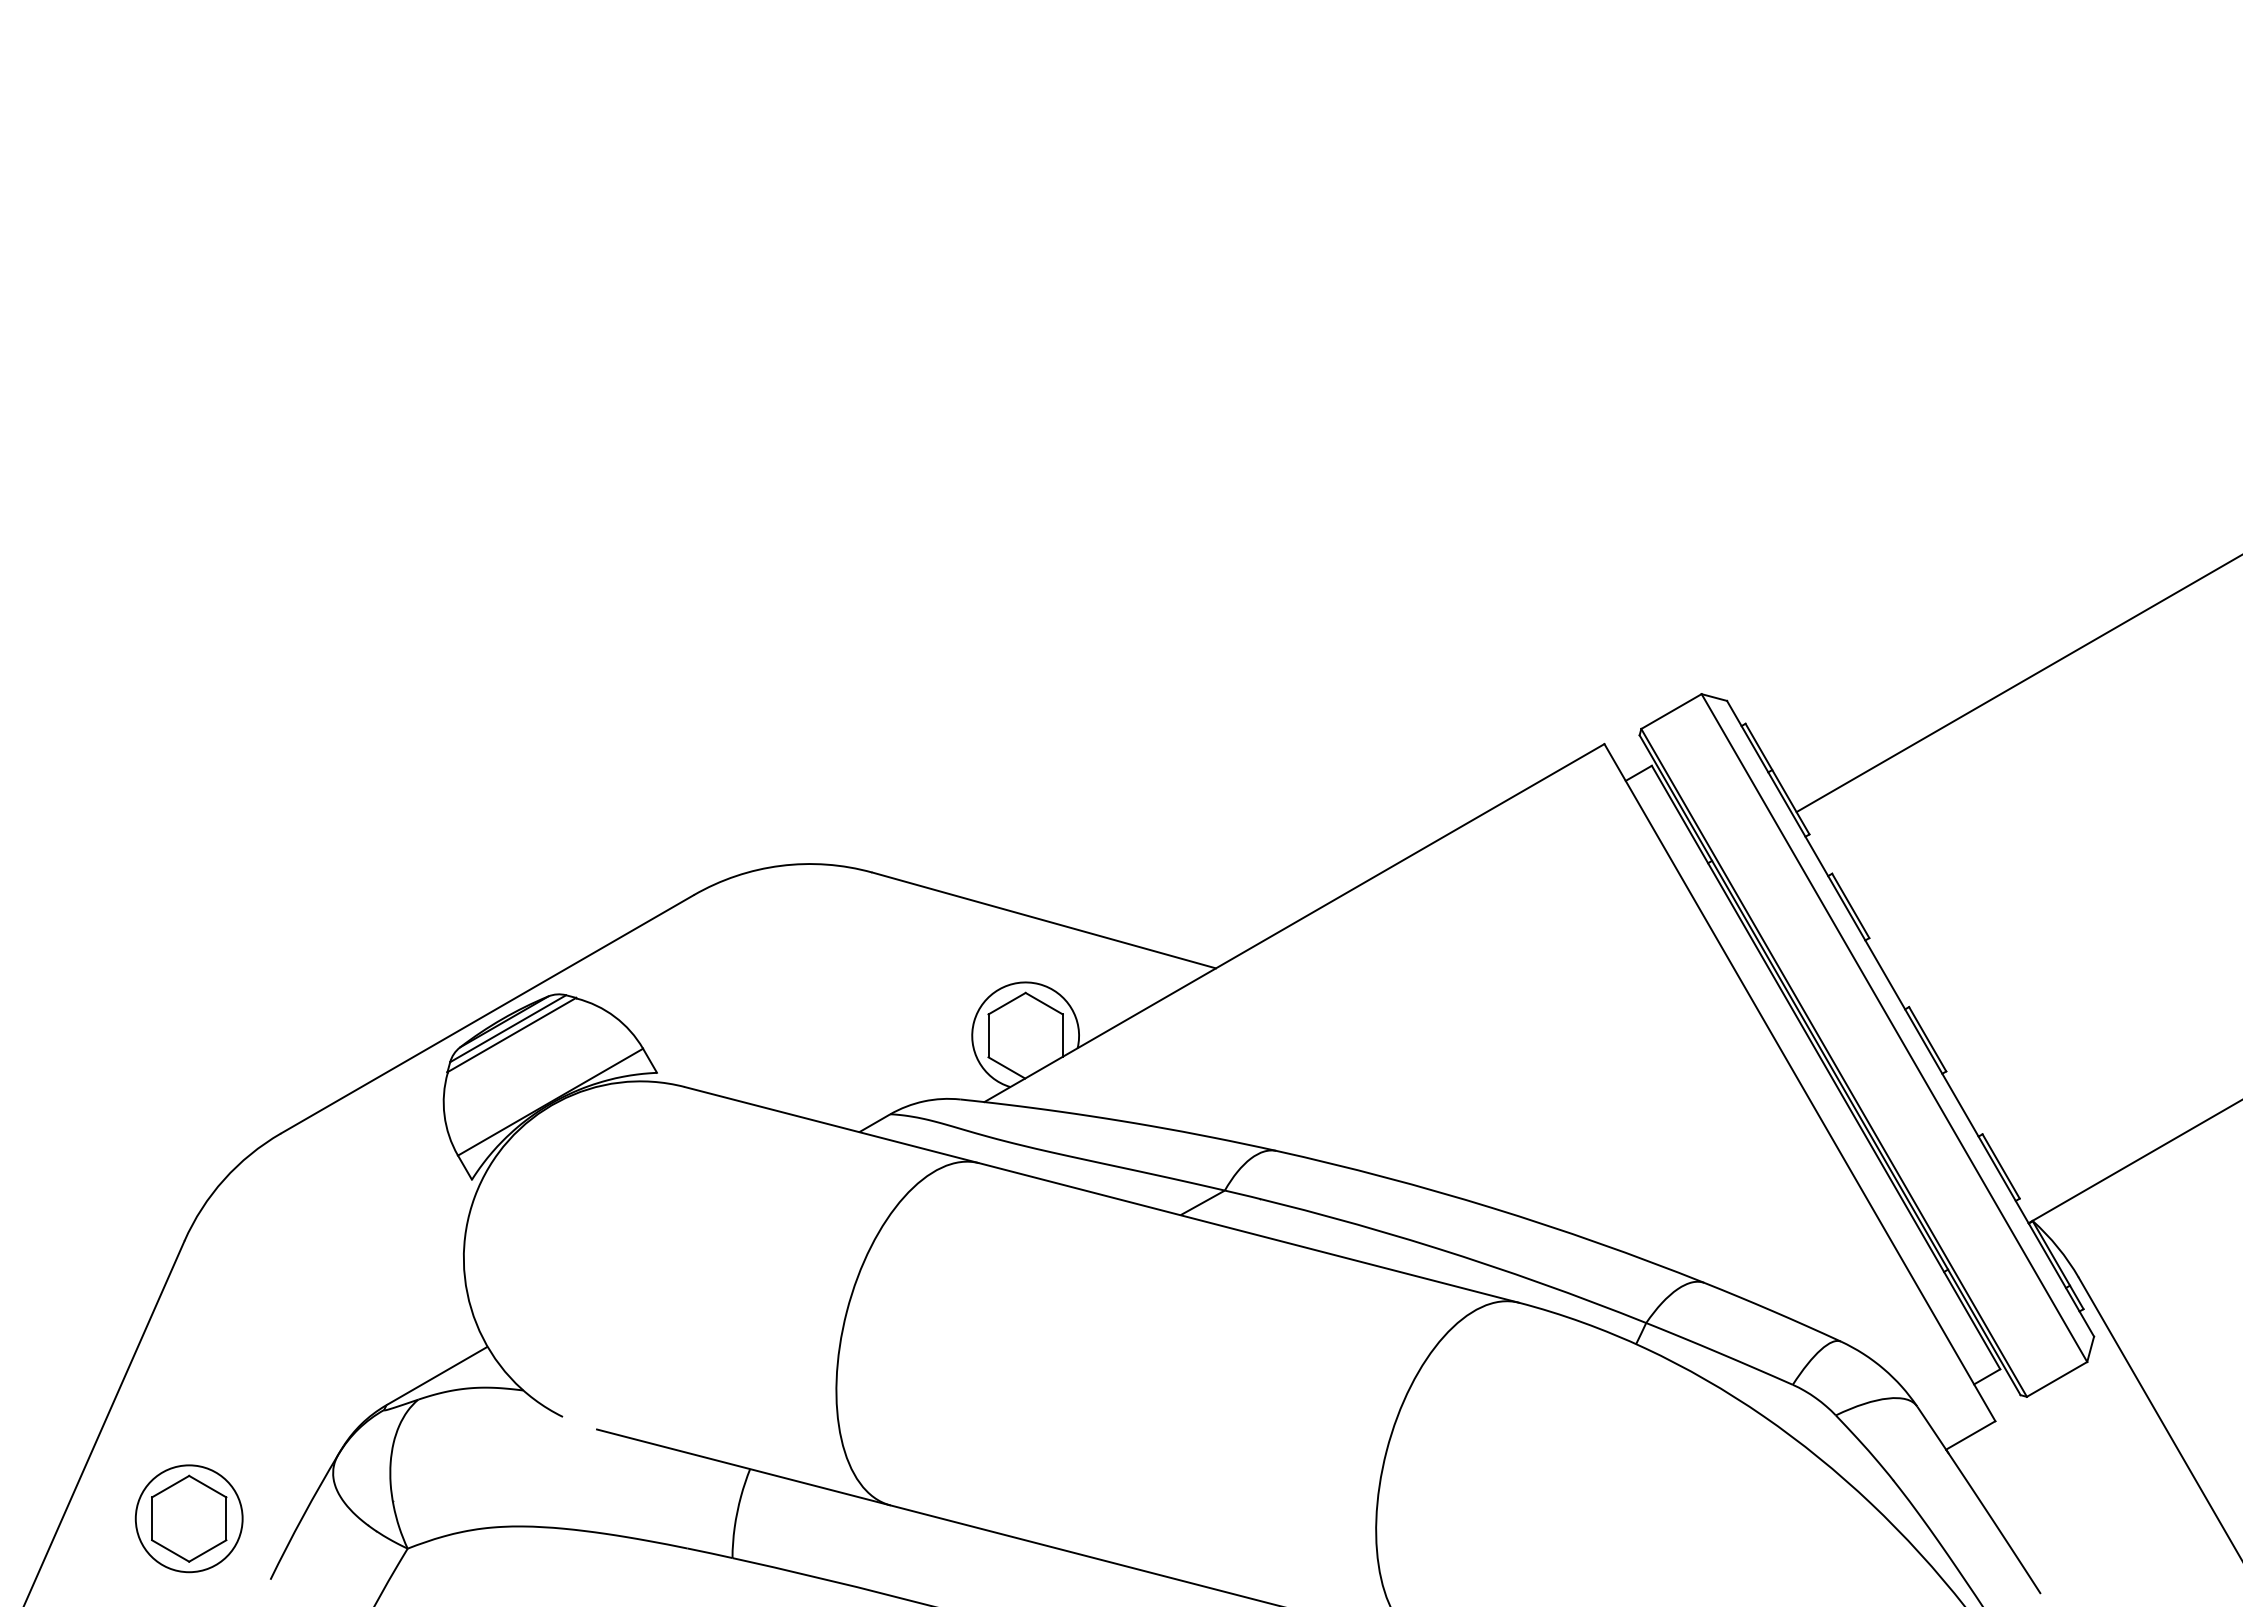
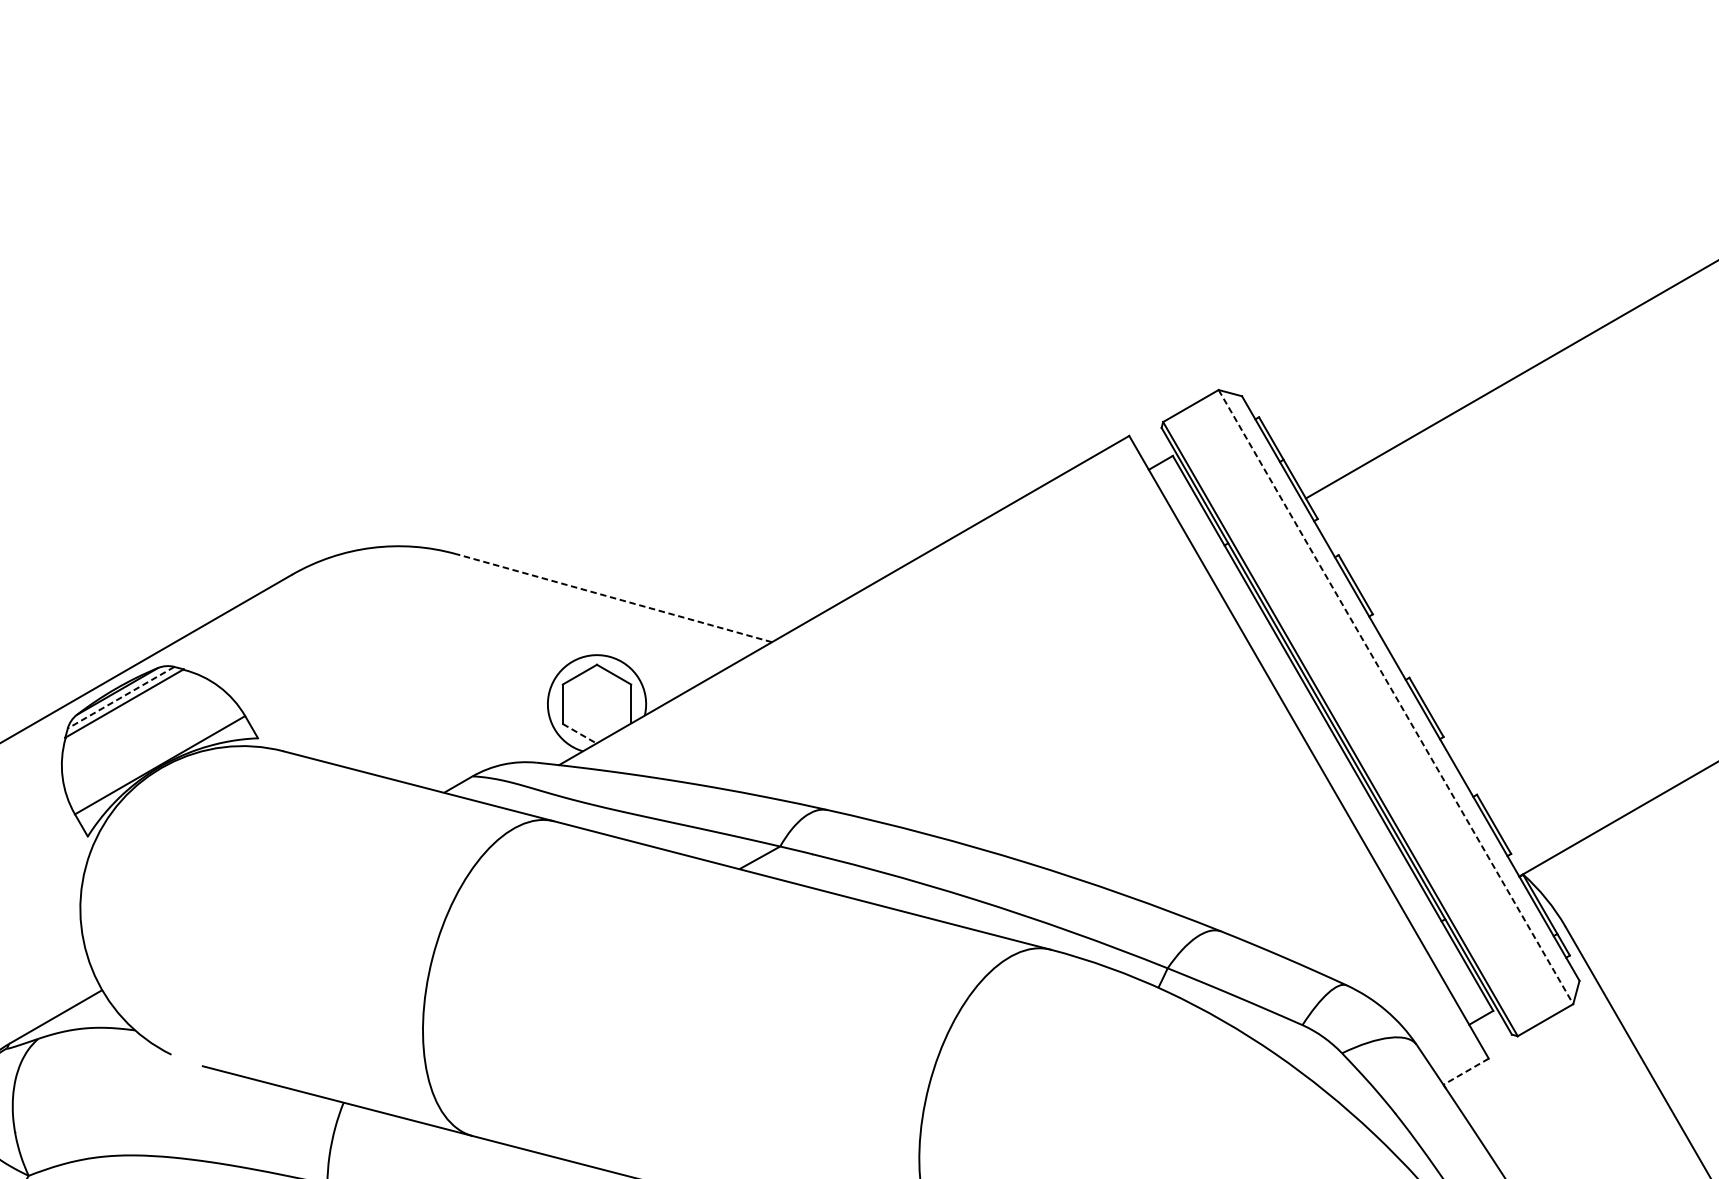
line: (1043, 920) -> (613, 598), solid -> dashed
line: (508, 1028) -> (121, 697), solid -> dashed
line: (1894, 1028) -> (1396, 697), solid -> dashed
line: (1007, 1068) -> (580, 734), solid -> dashed
line: (1970, 1435) -> (1465, 1071), solid -> dashed

